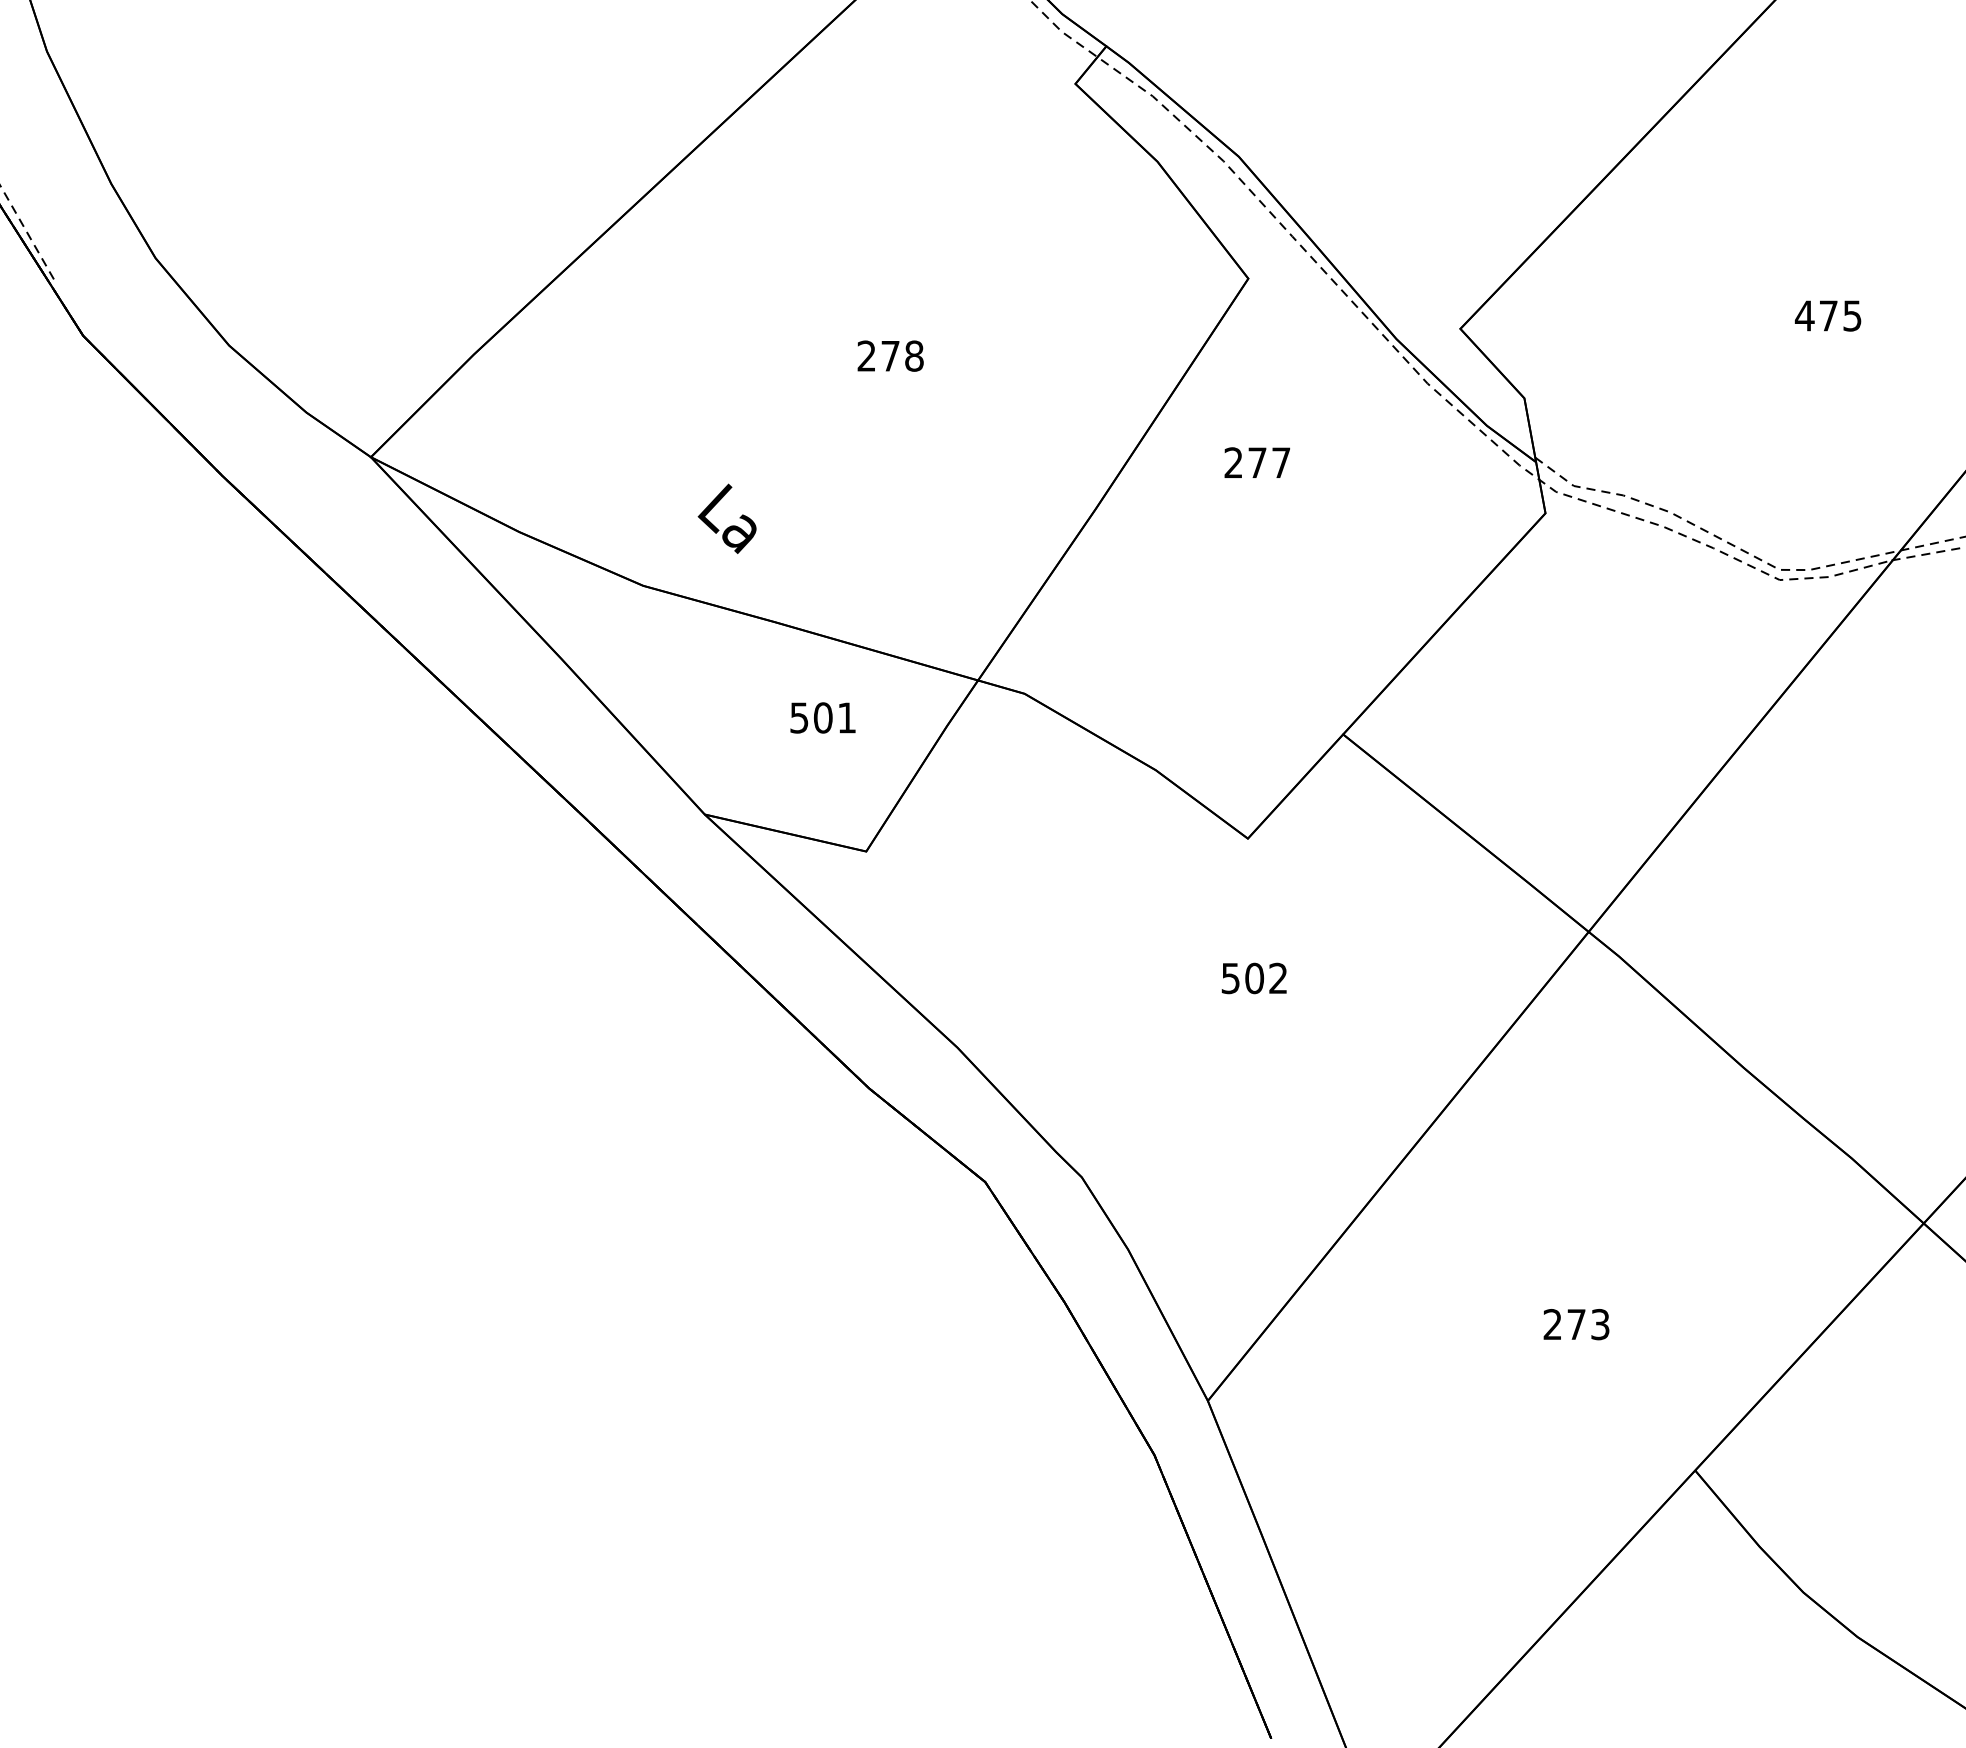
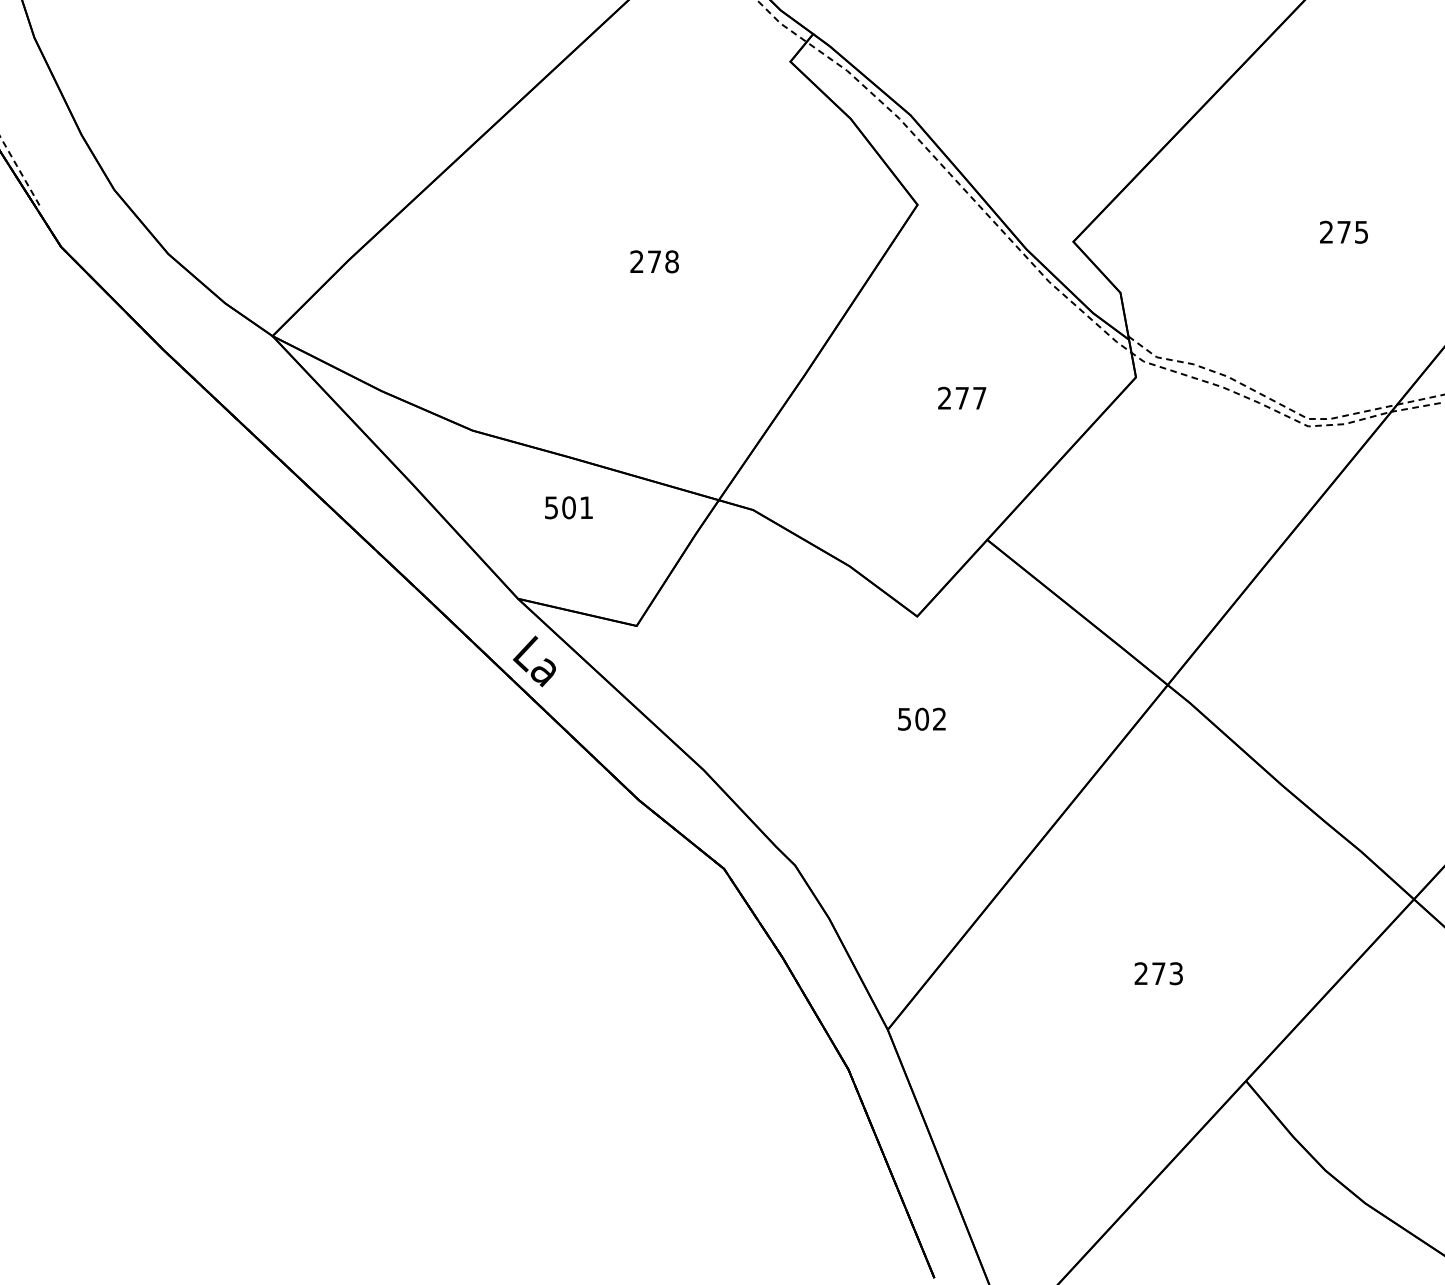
text: (1804, 314) -> (1326, 231), 475 -> 275
text: (1257, 461) -> (962, 397), moved
text: (727, 518) -> (534, 661), moved
text: (822, 717) -> (568, 507), moved

